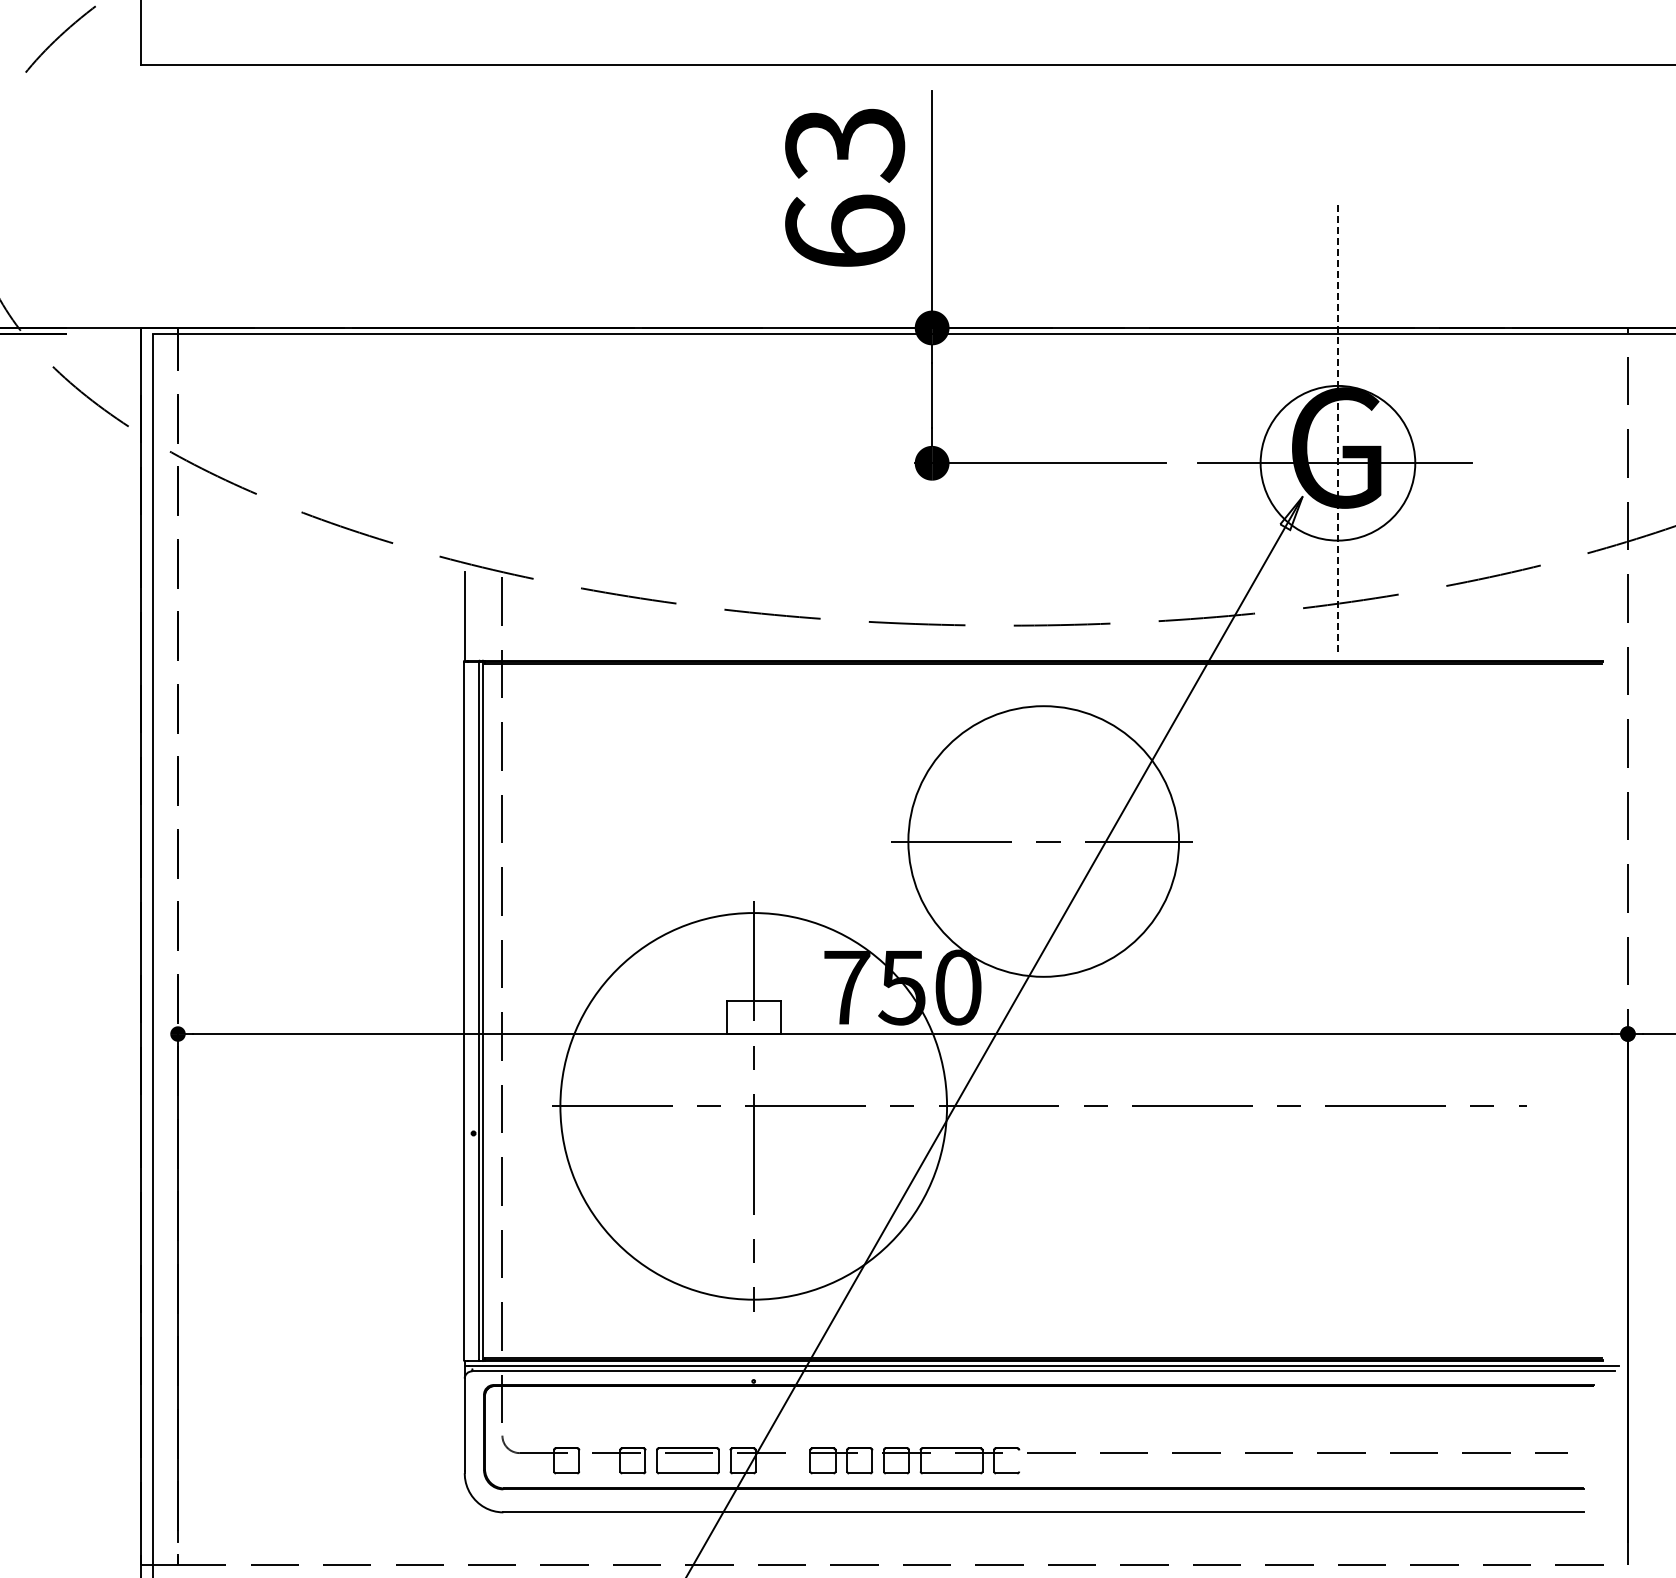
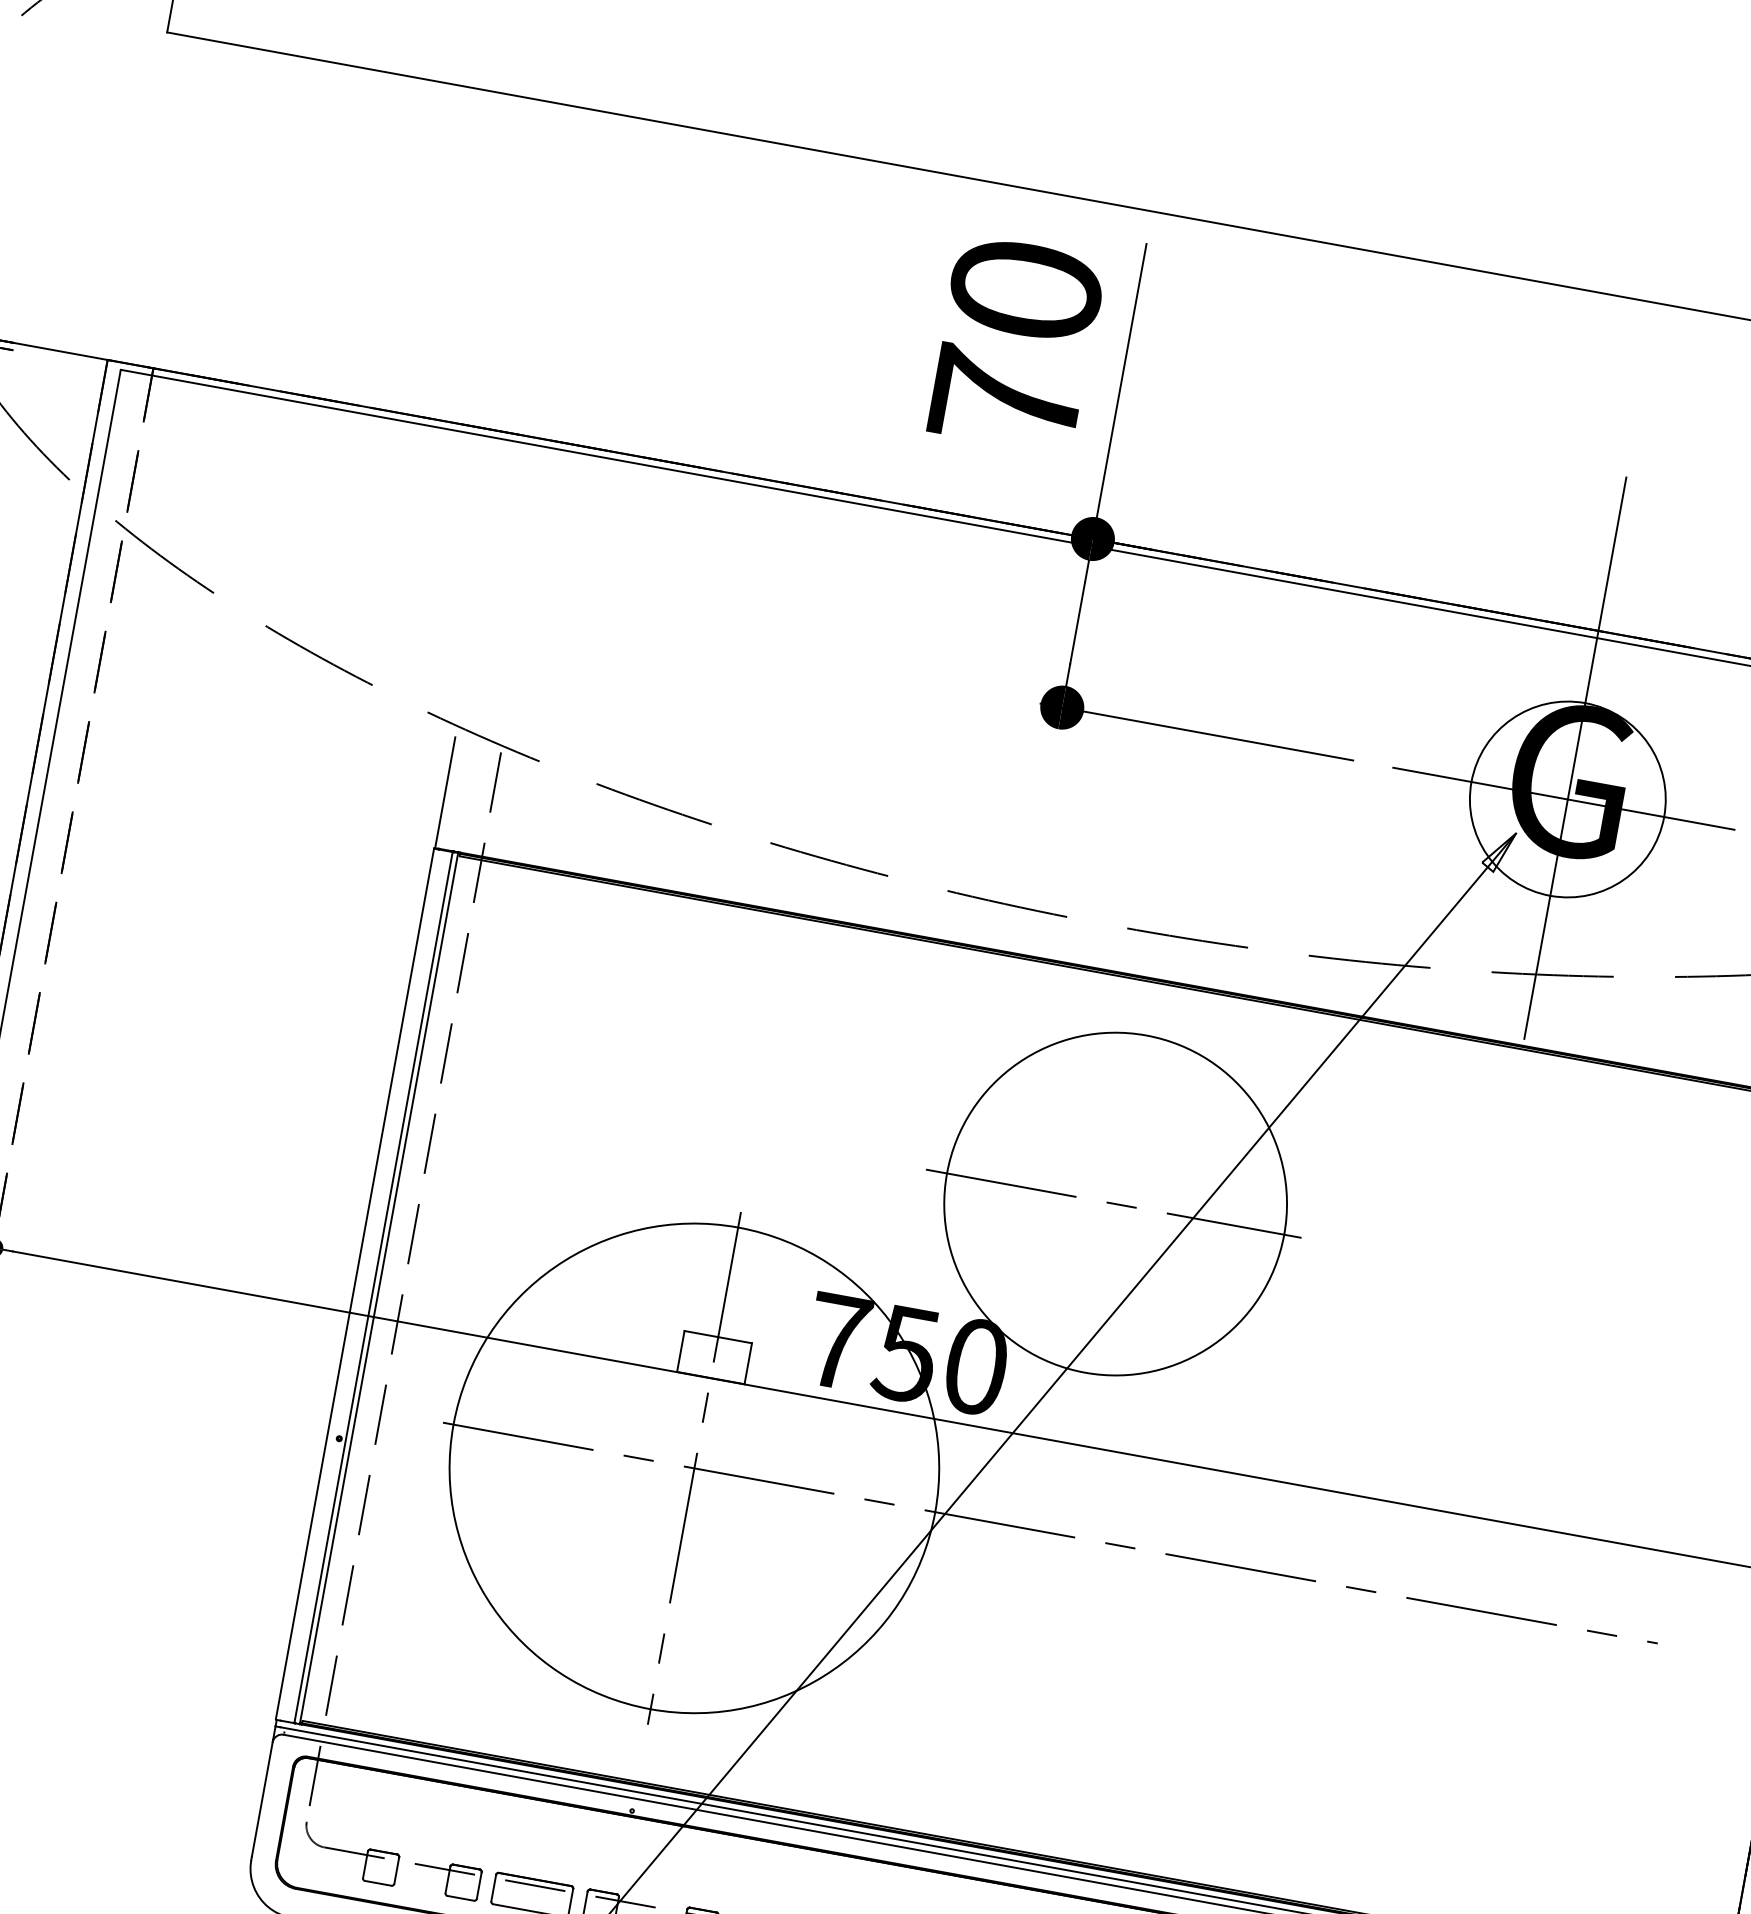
text: (845, 187) -> (1016, 344), 63 -> 70
line: (1337, 430) -> (1574, 758), dashed -> solid

